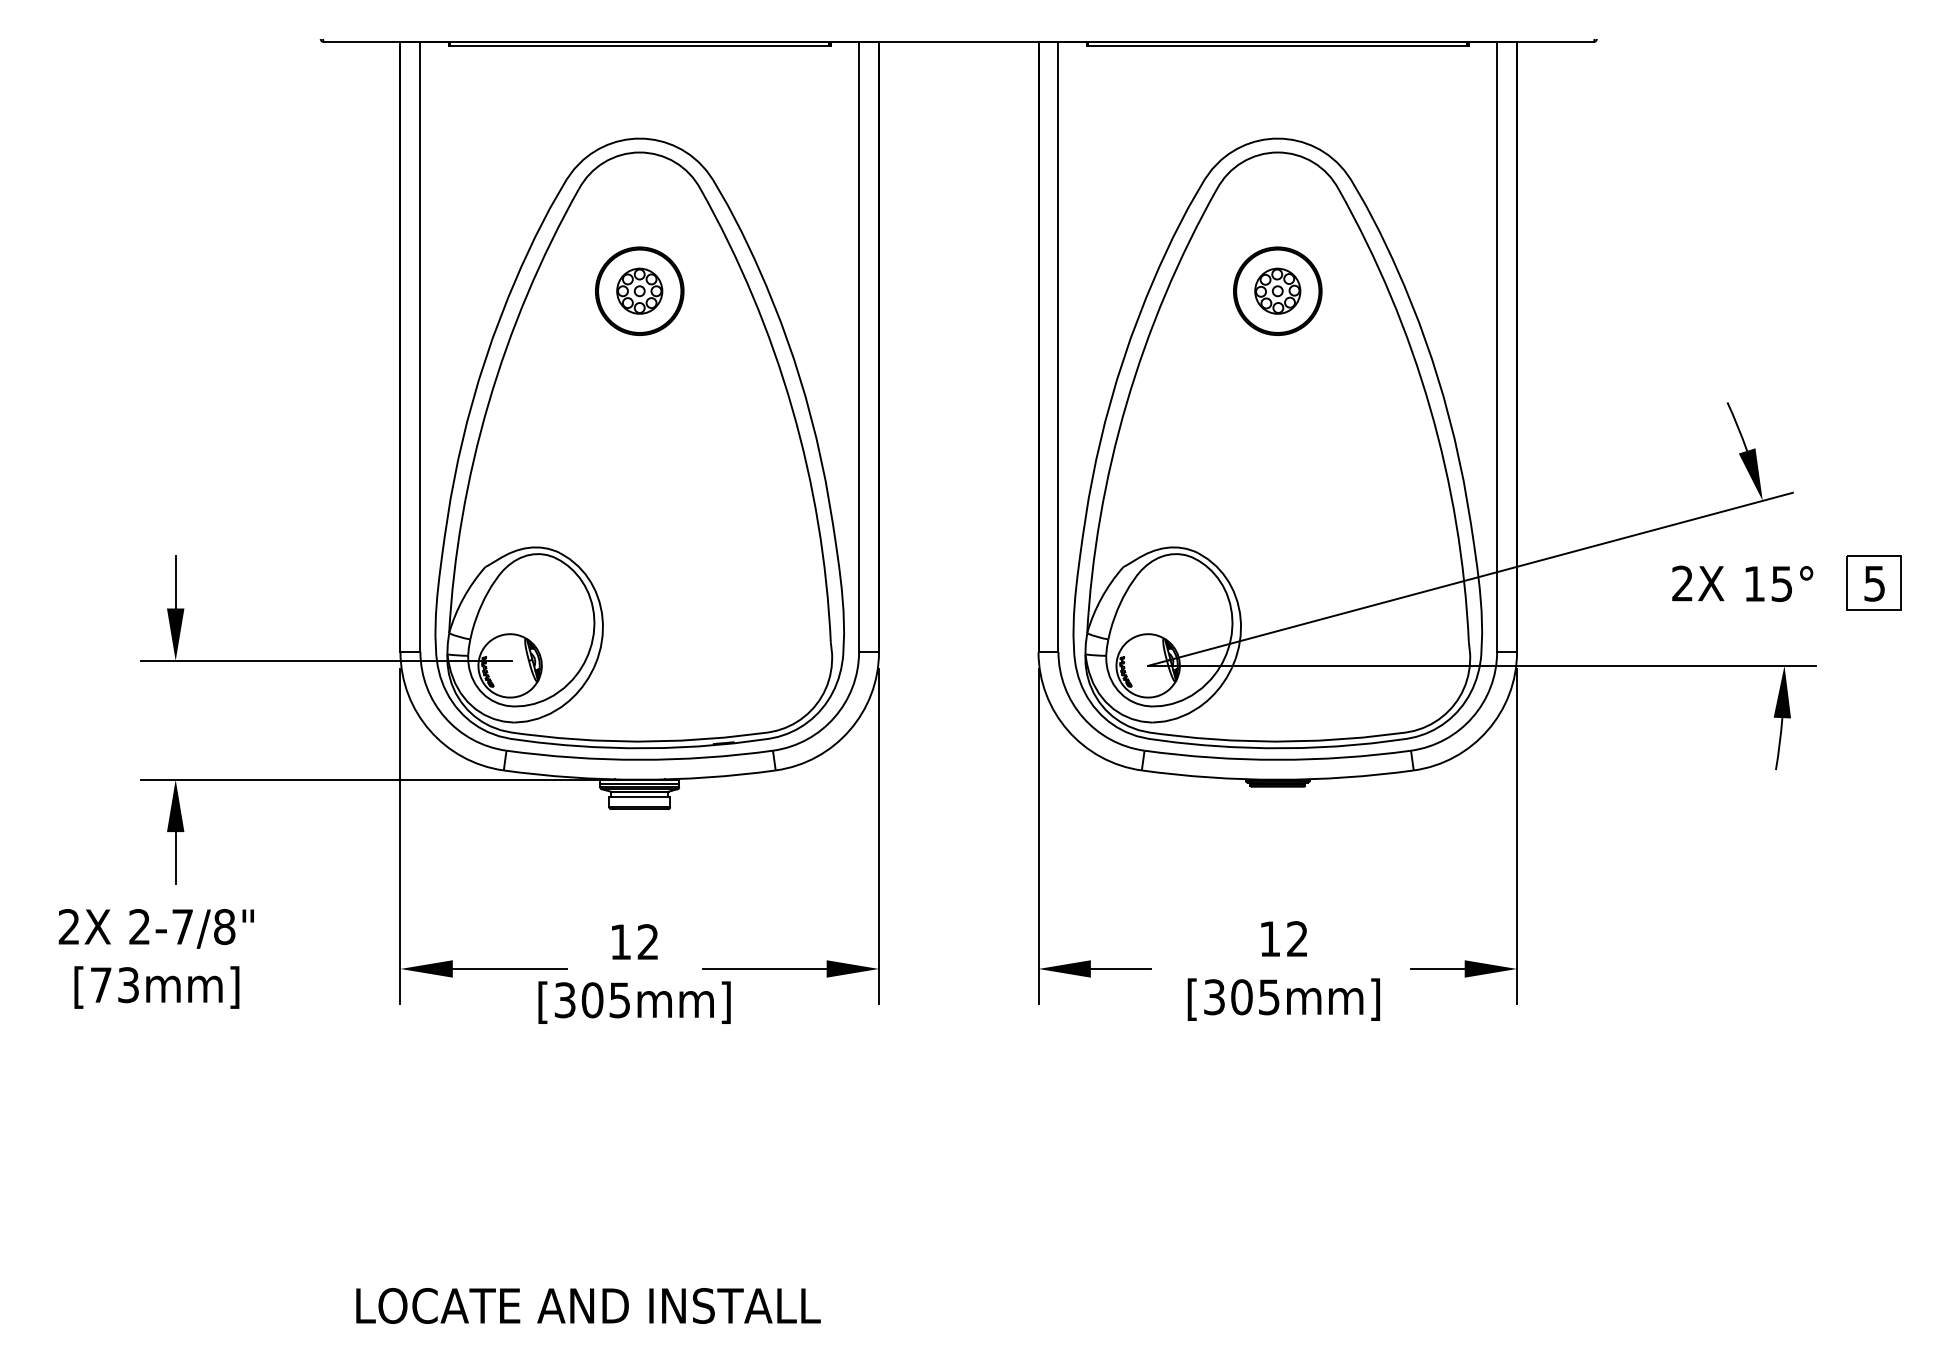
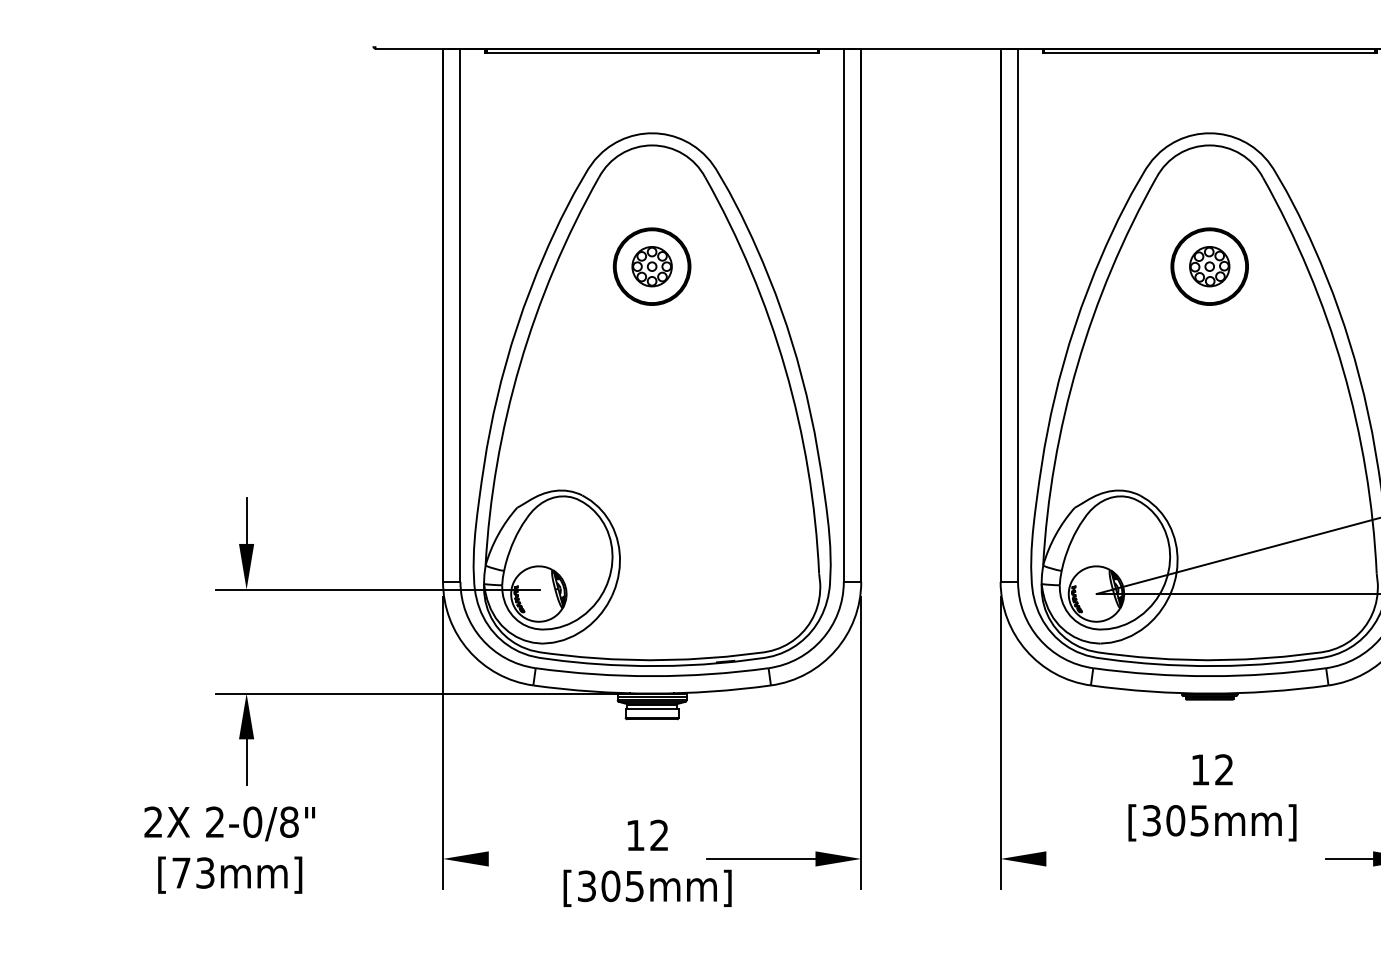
text: (182, 927) -> (252, 822), 2-7/8" -> 2-0/8"
line: (509, 968) -> (538, 858), removed
line: (1120, 968) -> (1072, 858), removed
text: (1283, 970) -> (1212, 797), moved

